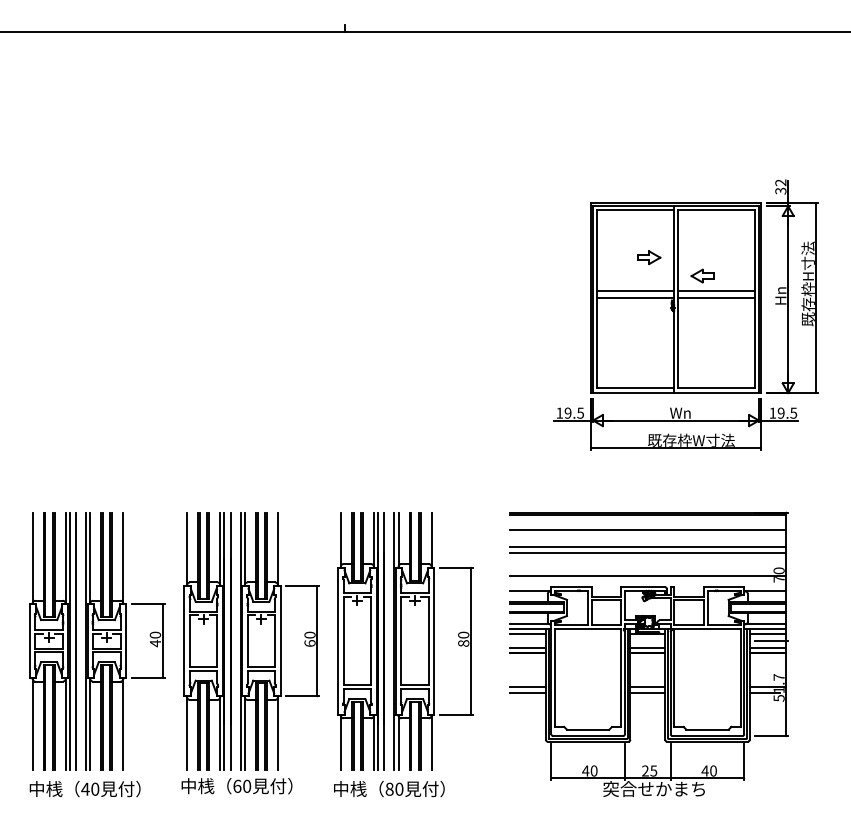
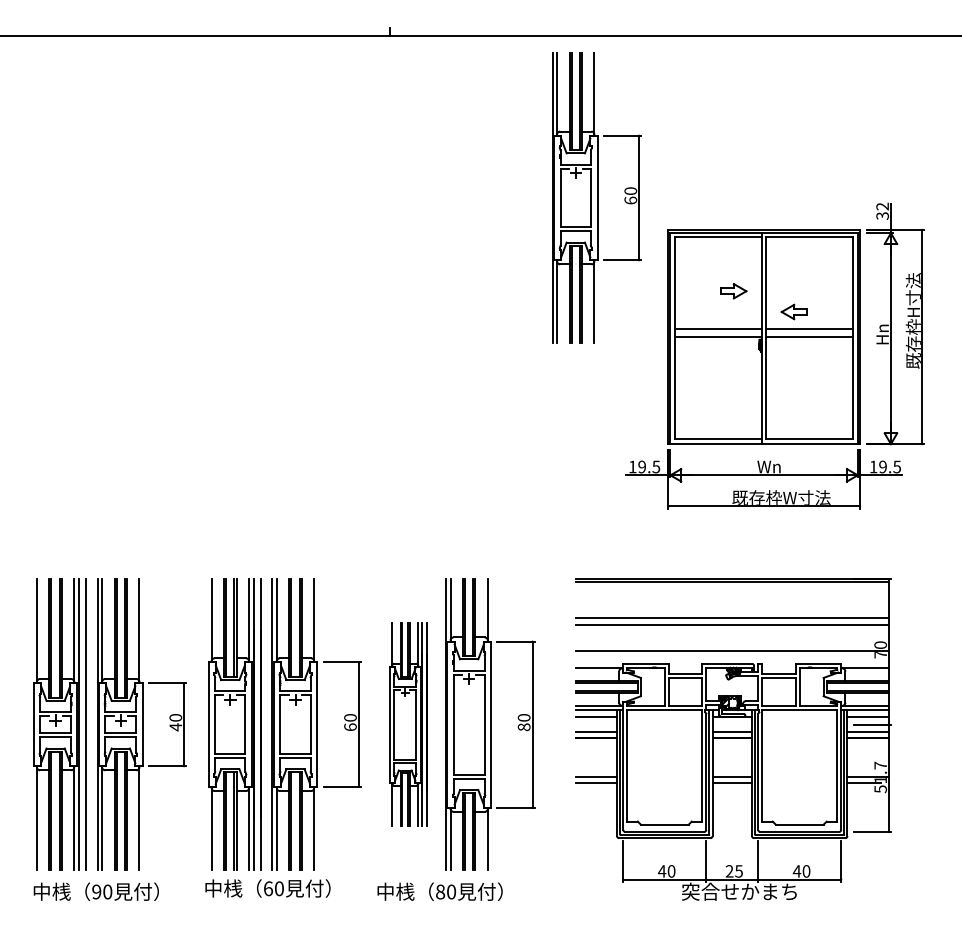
part: (527, 175) -> (596, 198), added
line: (647, 529) -> (731, 598), removed
part: (360, 641) -> (407, 725), size x0.7
text: (85, 788) -> (96, 891), 40 -> 90

